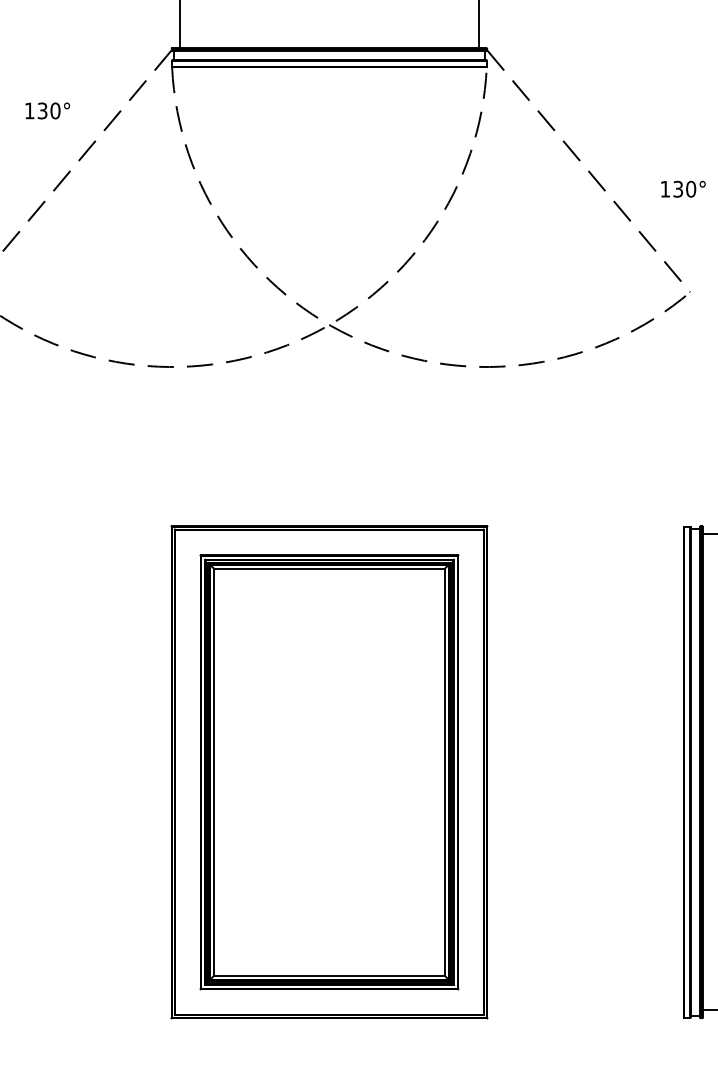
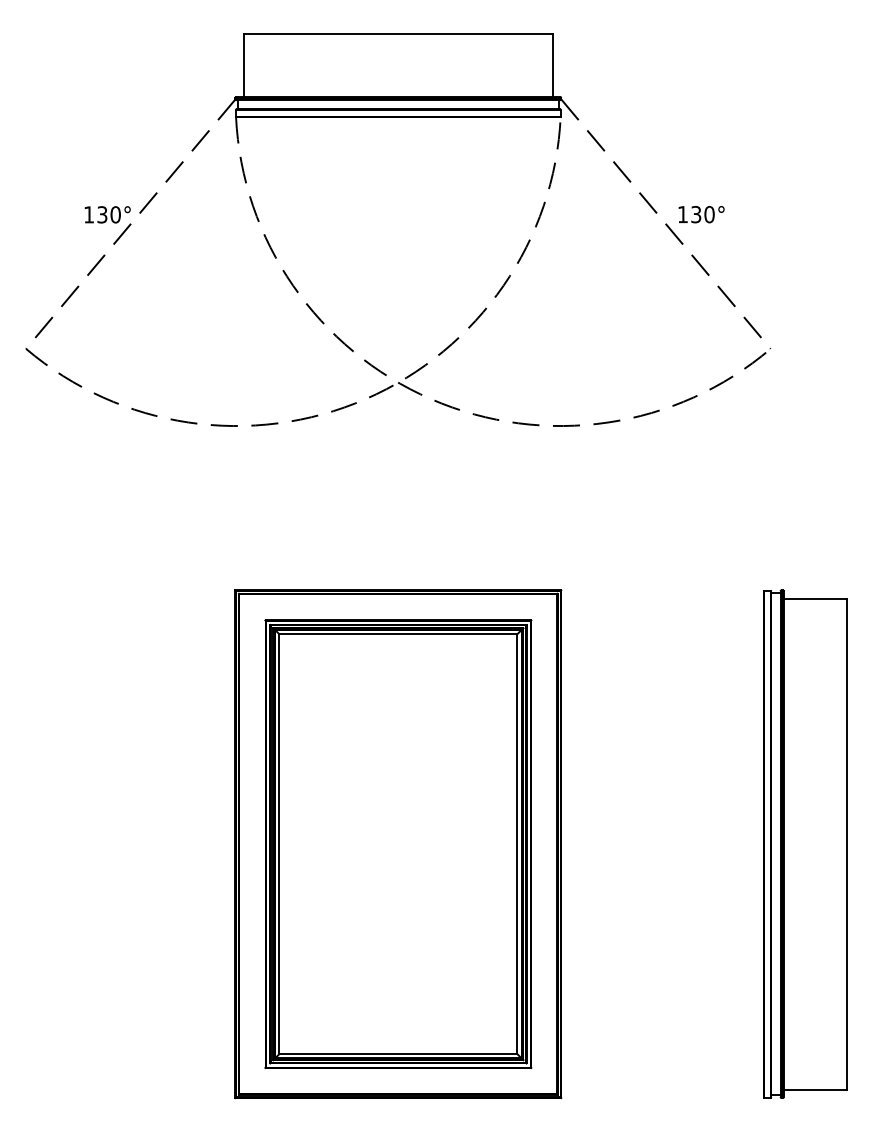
text: (47, 110) -> (107, 214), moved
text: (683, 189) -> (701, 214), moved

